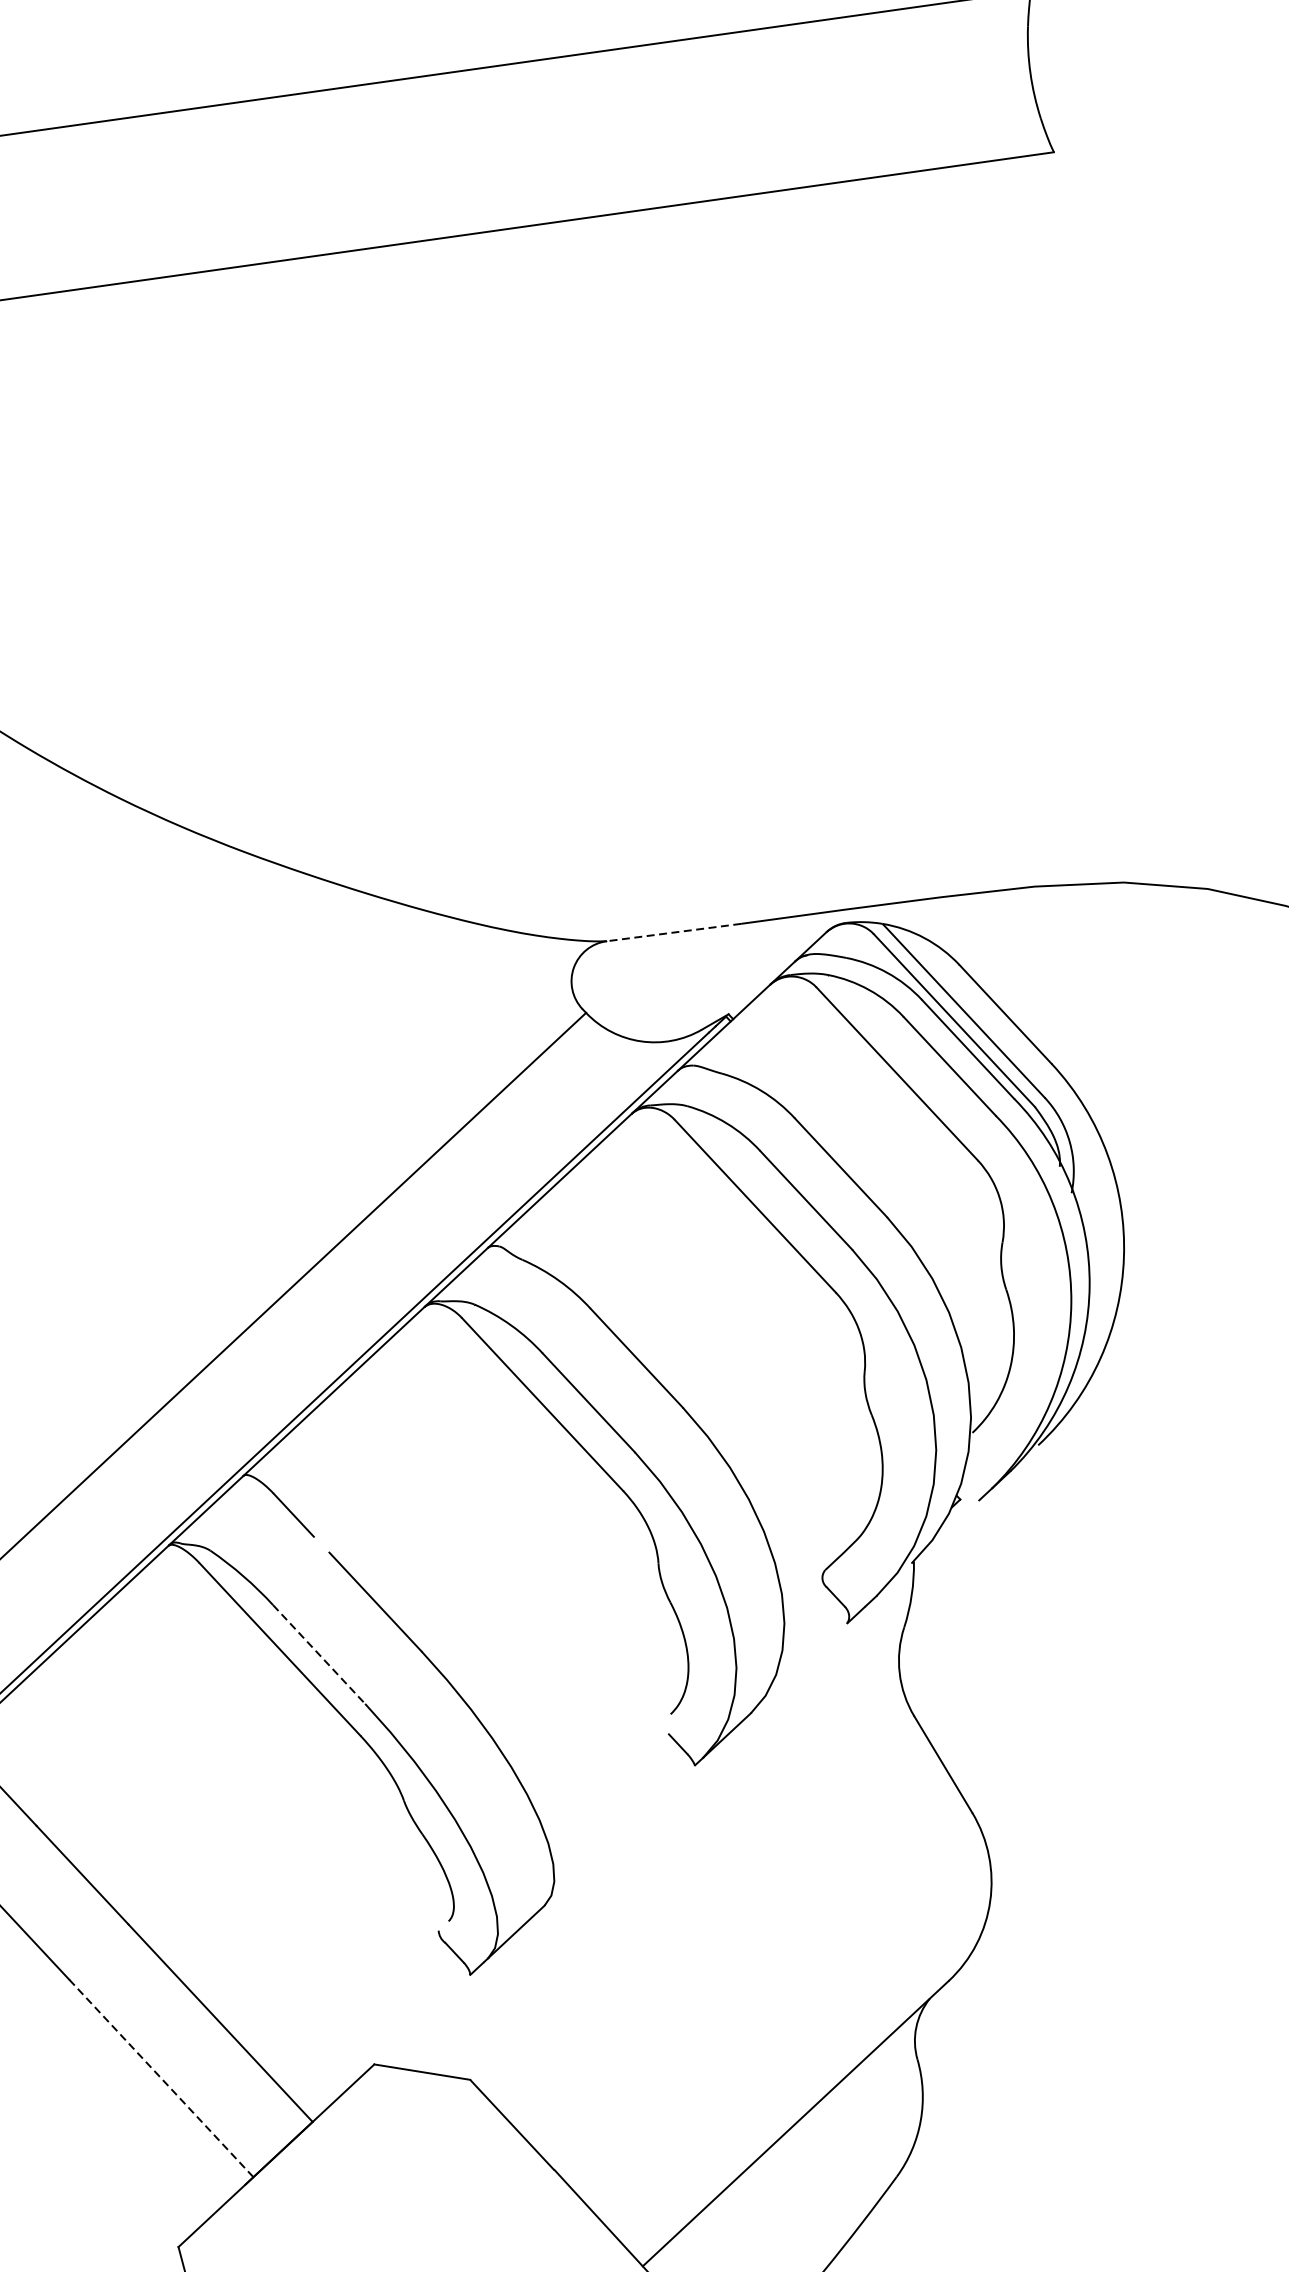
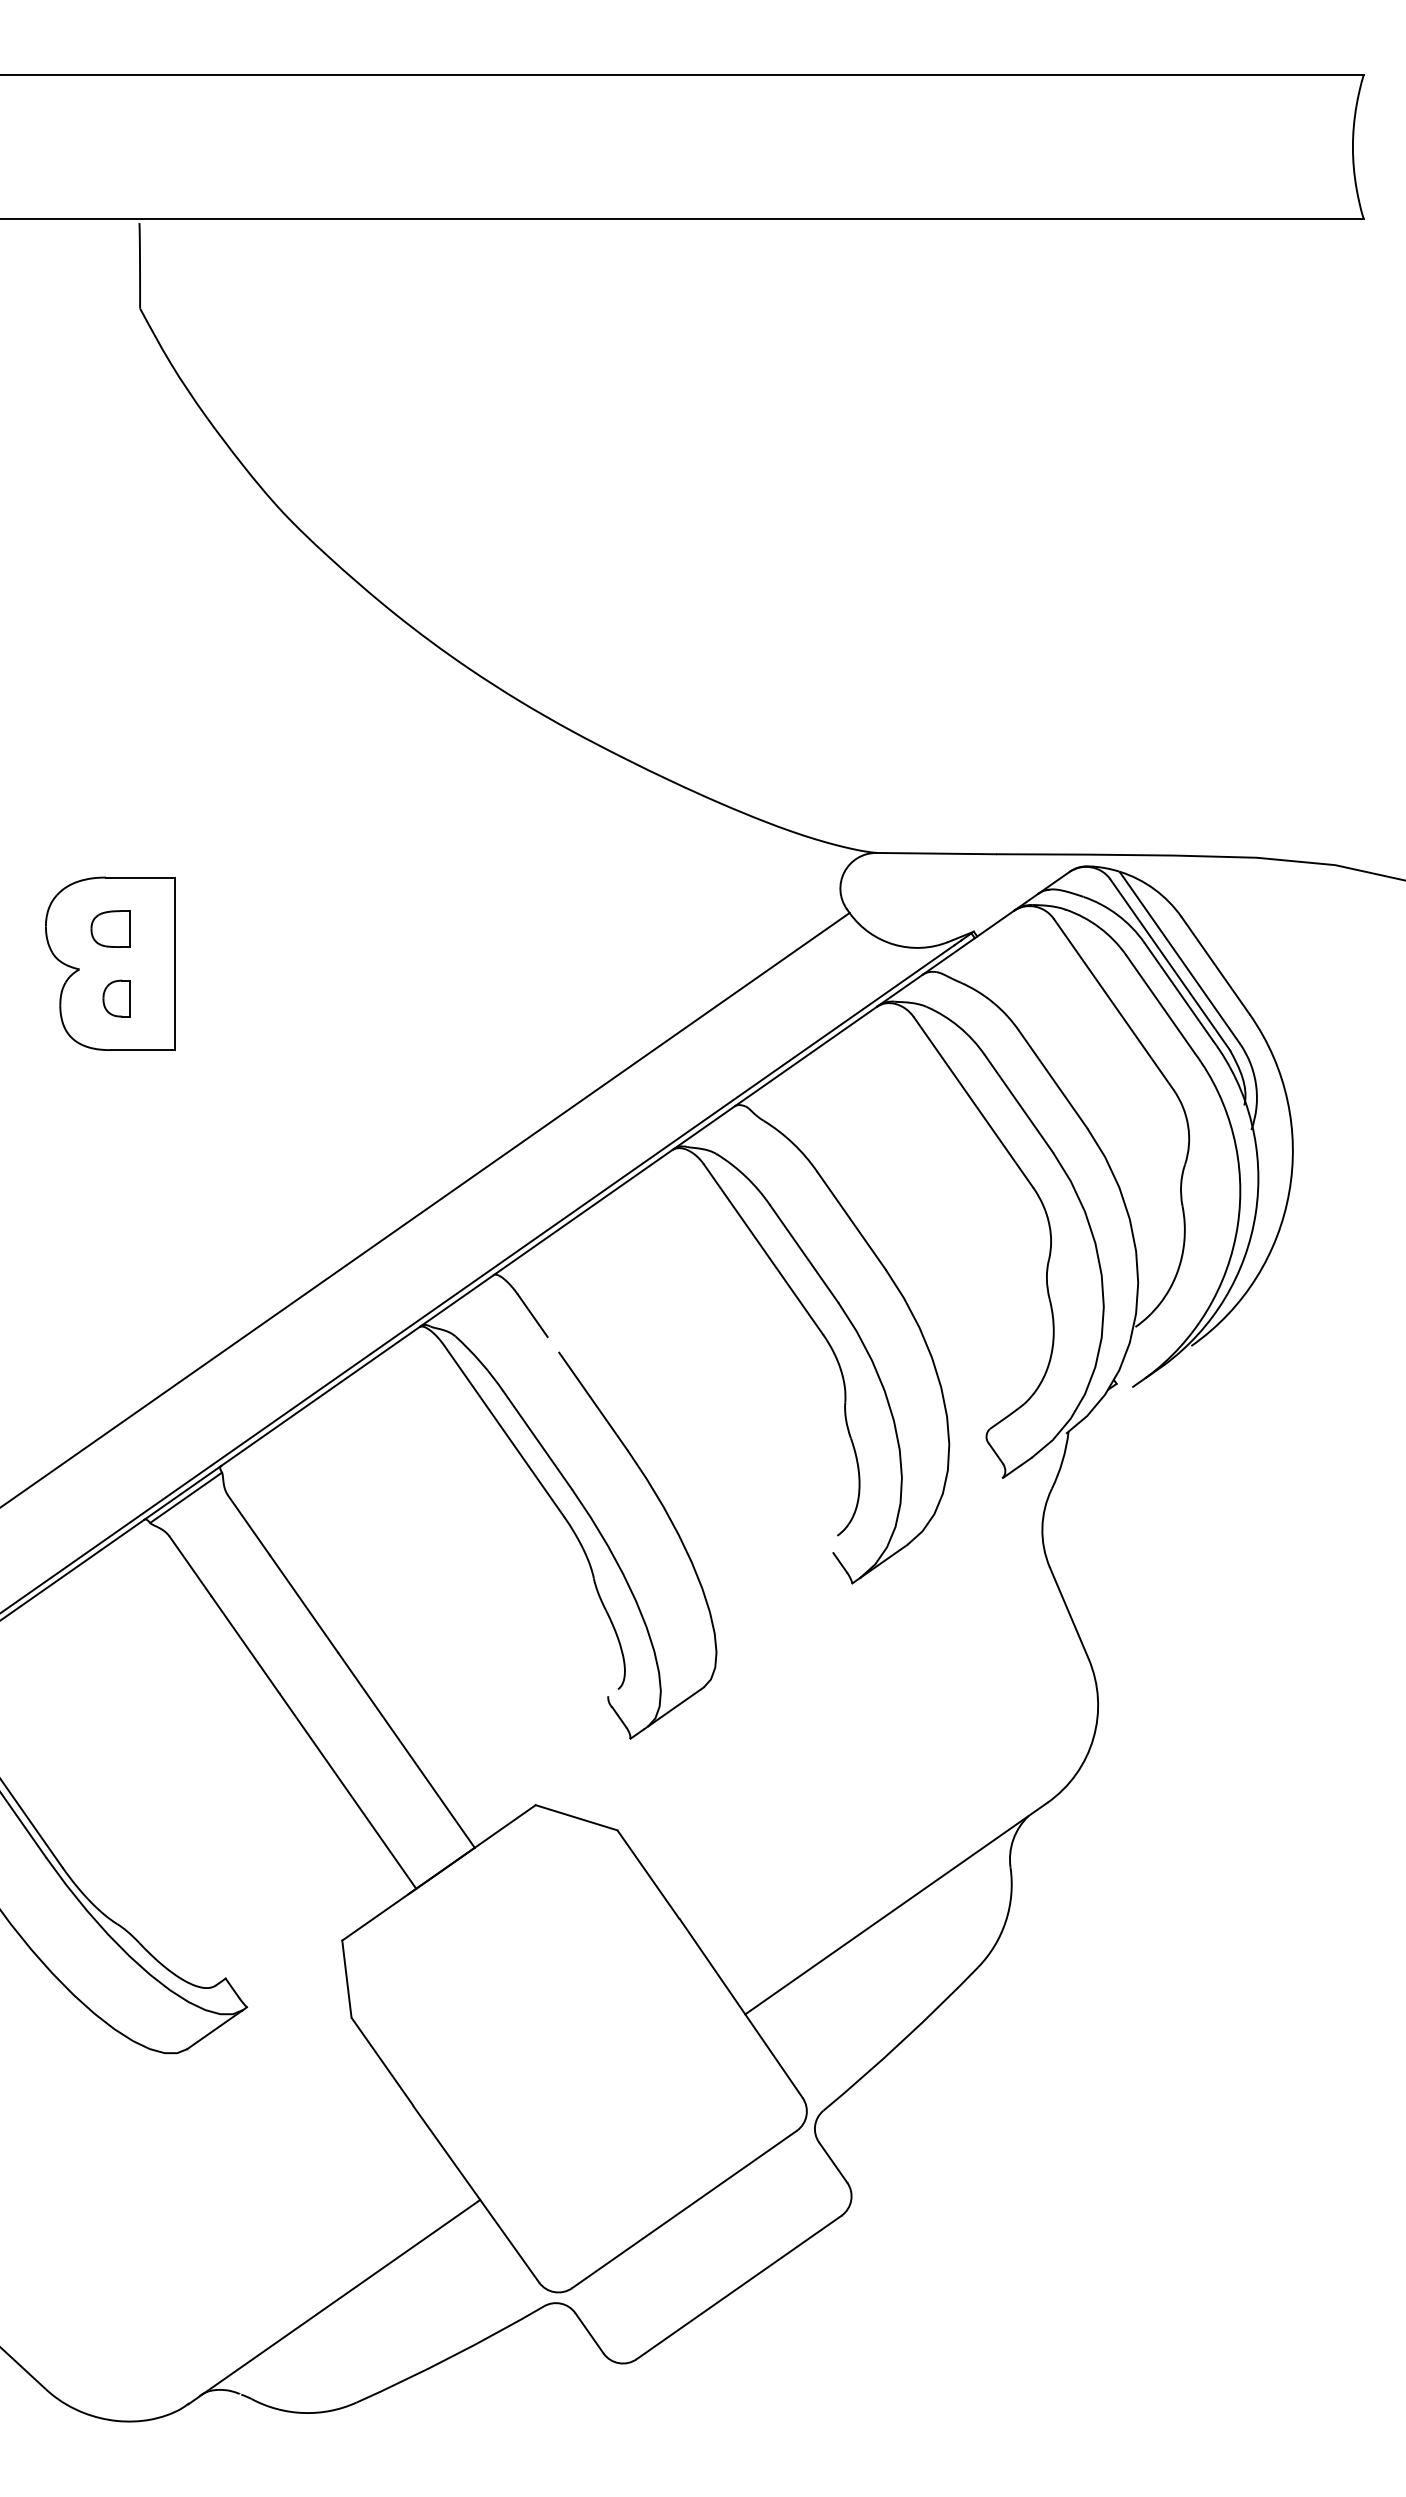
line: (673, 932) -> (935, 853), dashed -> solid
line: (318, 1654) -> (537, 1440), dashed -> solid
line: (161, 2078) -> (348, 1791), dashed -> solid

